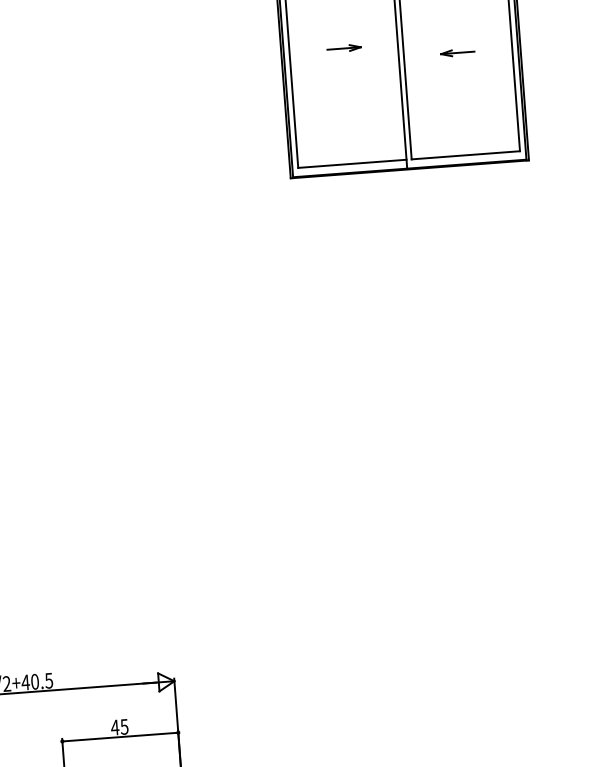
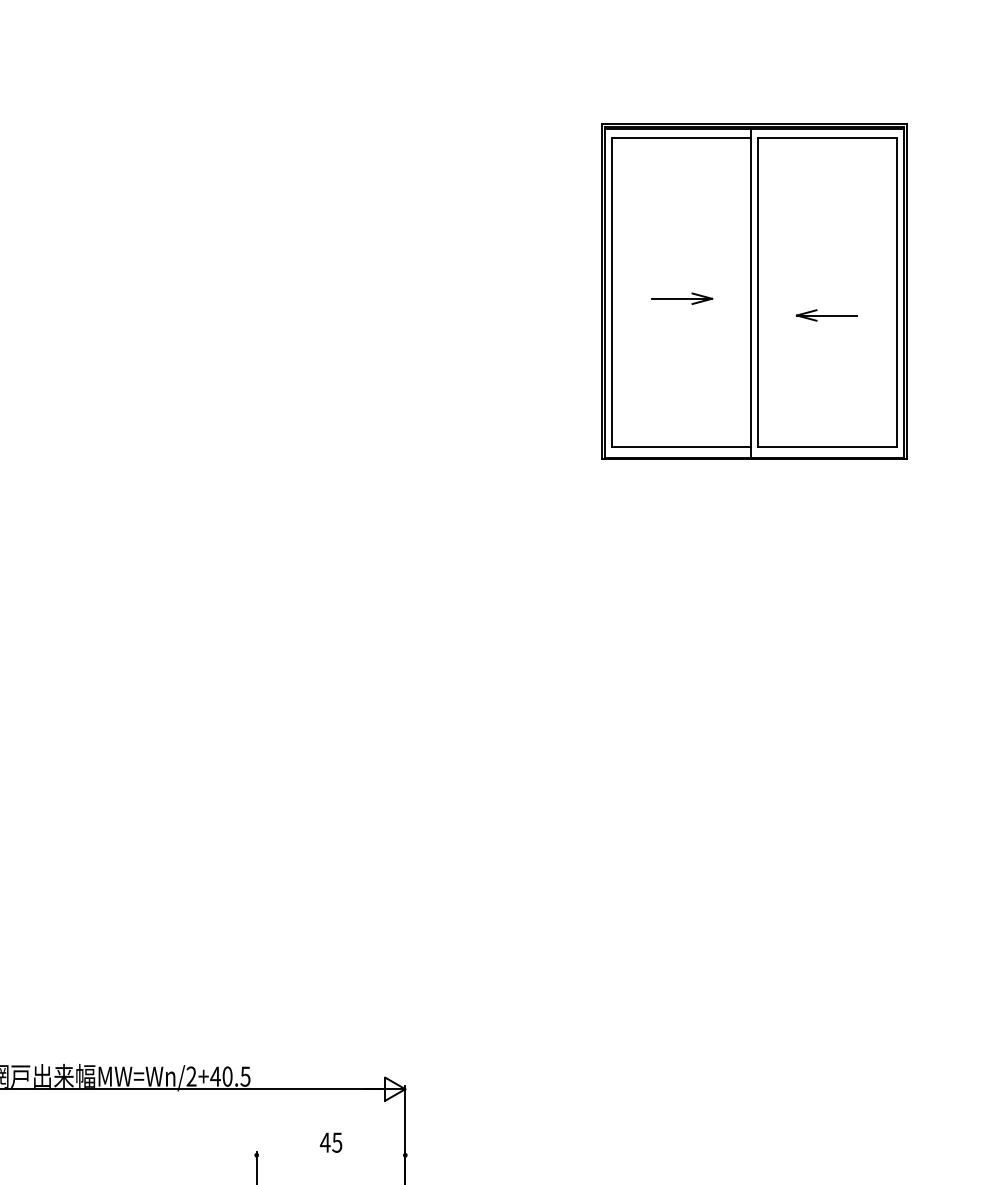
part: (344, 48) -> (682, 298), size x1.4
part: (457, 52) -> (826, 314), size x1.4
line: (119, 737) -> (330, 1155), removed

